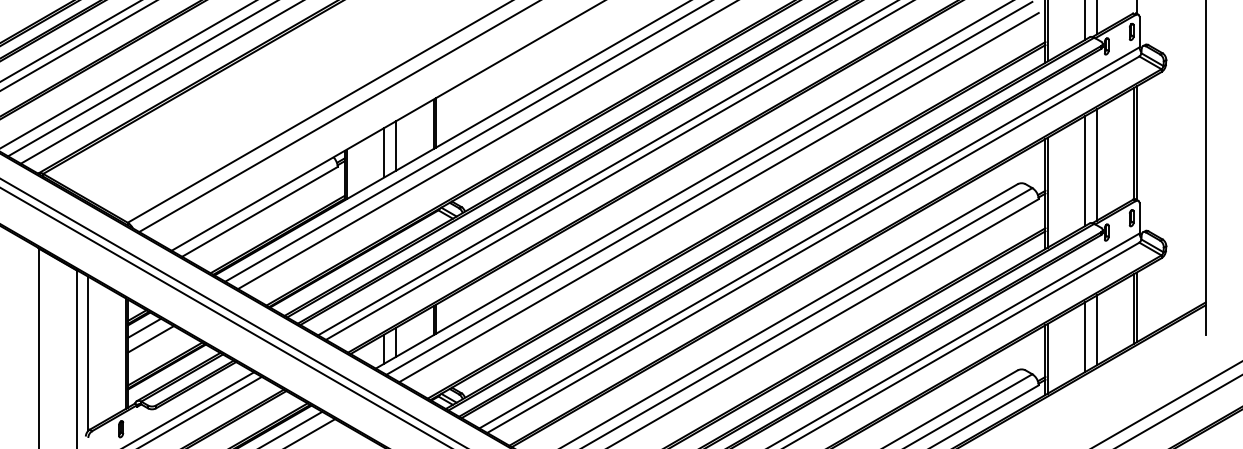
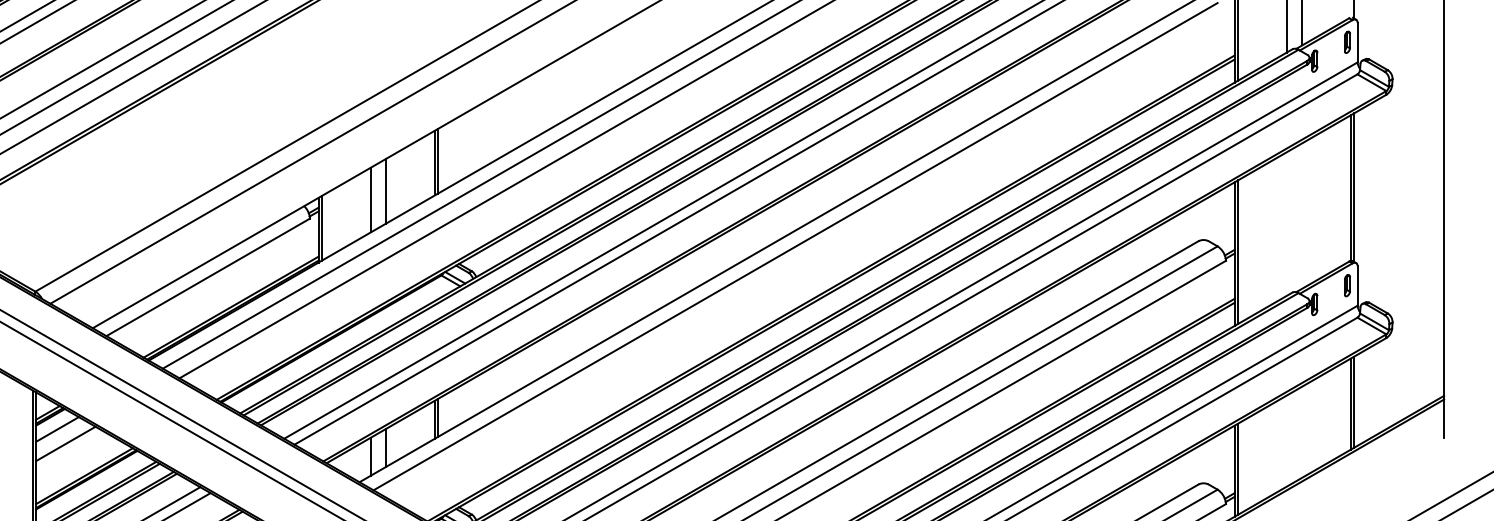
line: (1097, 164) -> (1302, 215), removed
line: (1085, 171) -> (1287, 224), removed
line: (718, 197) -> (807, 258), removed
line: (1097, 330) -> (1302, 432), removed
line: (1085, 337) -> (1287, 441), removed

